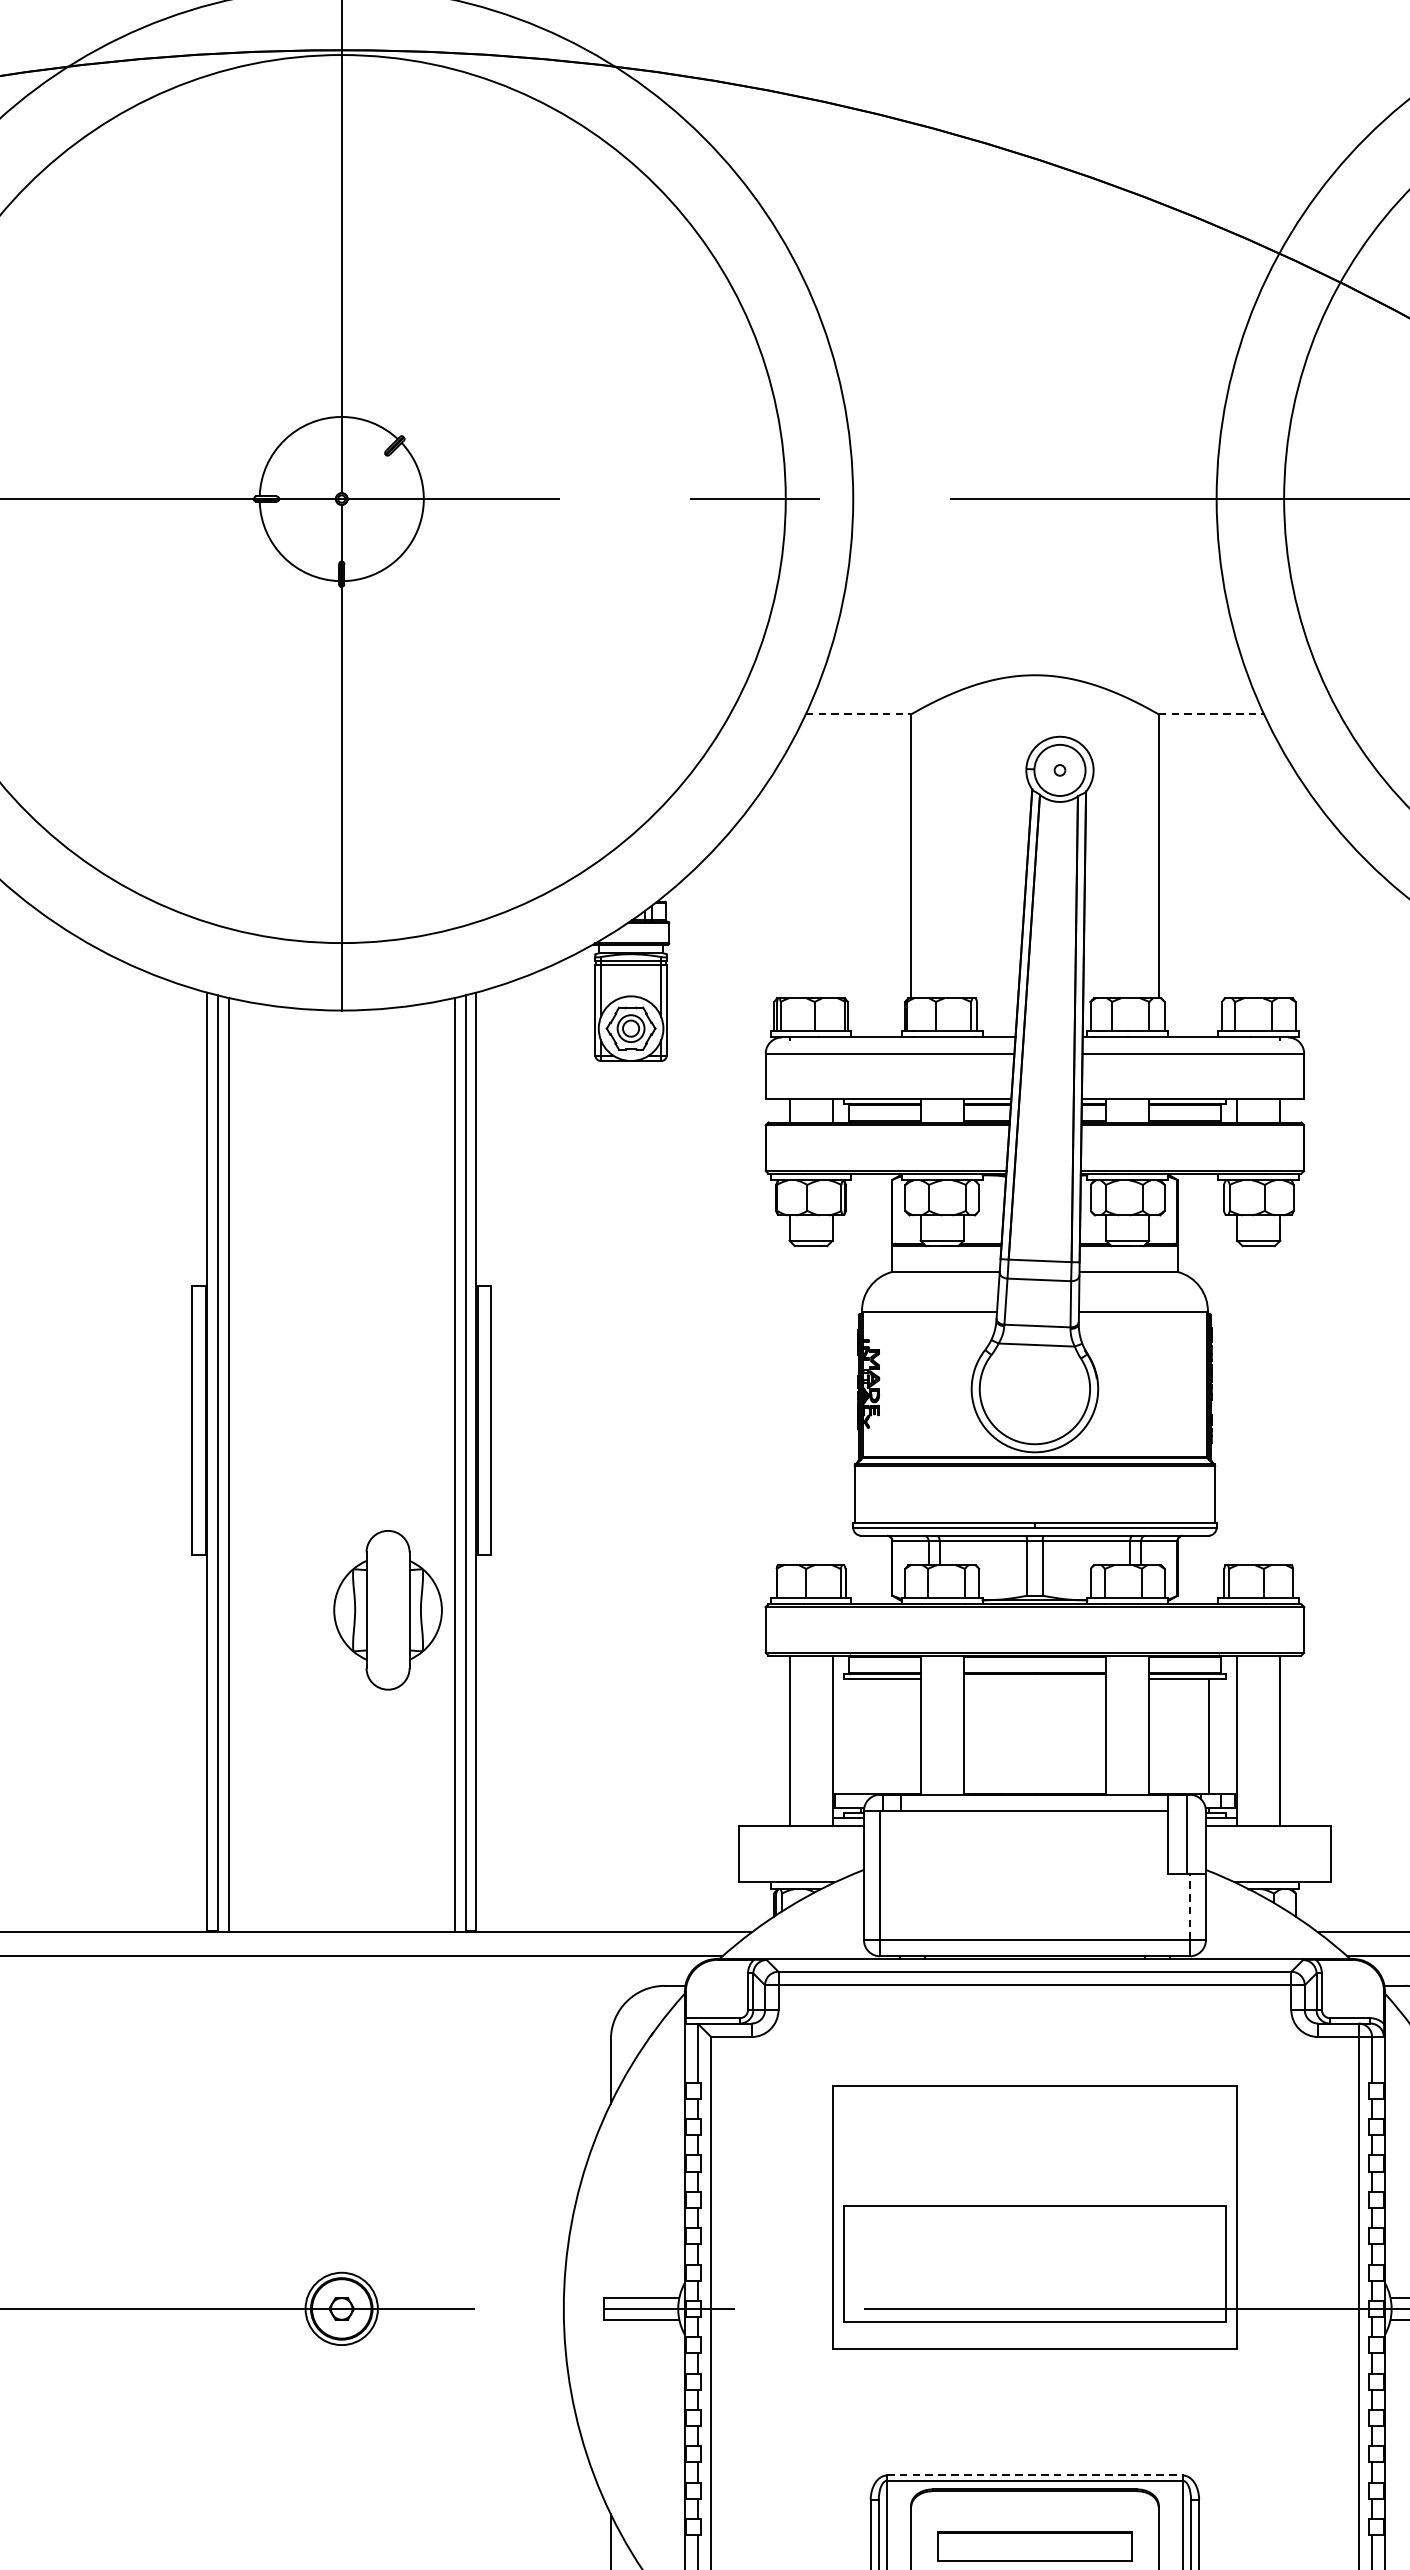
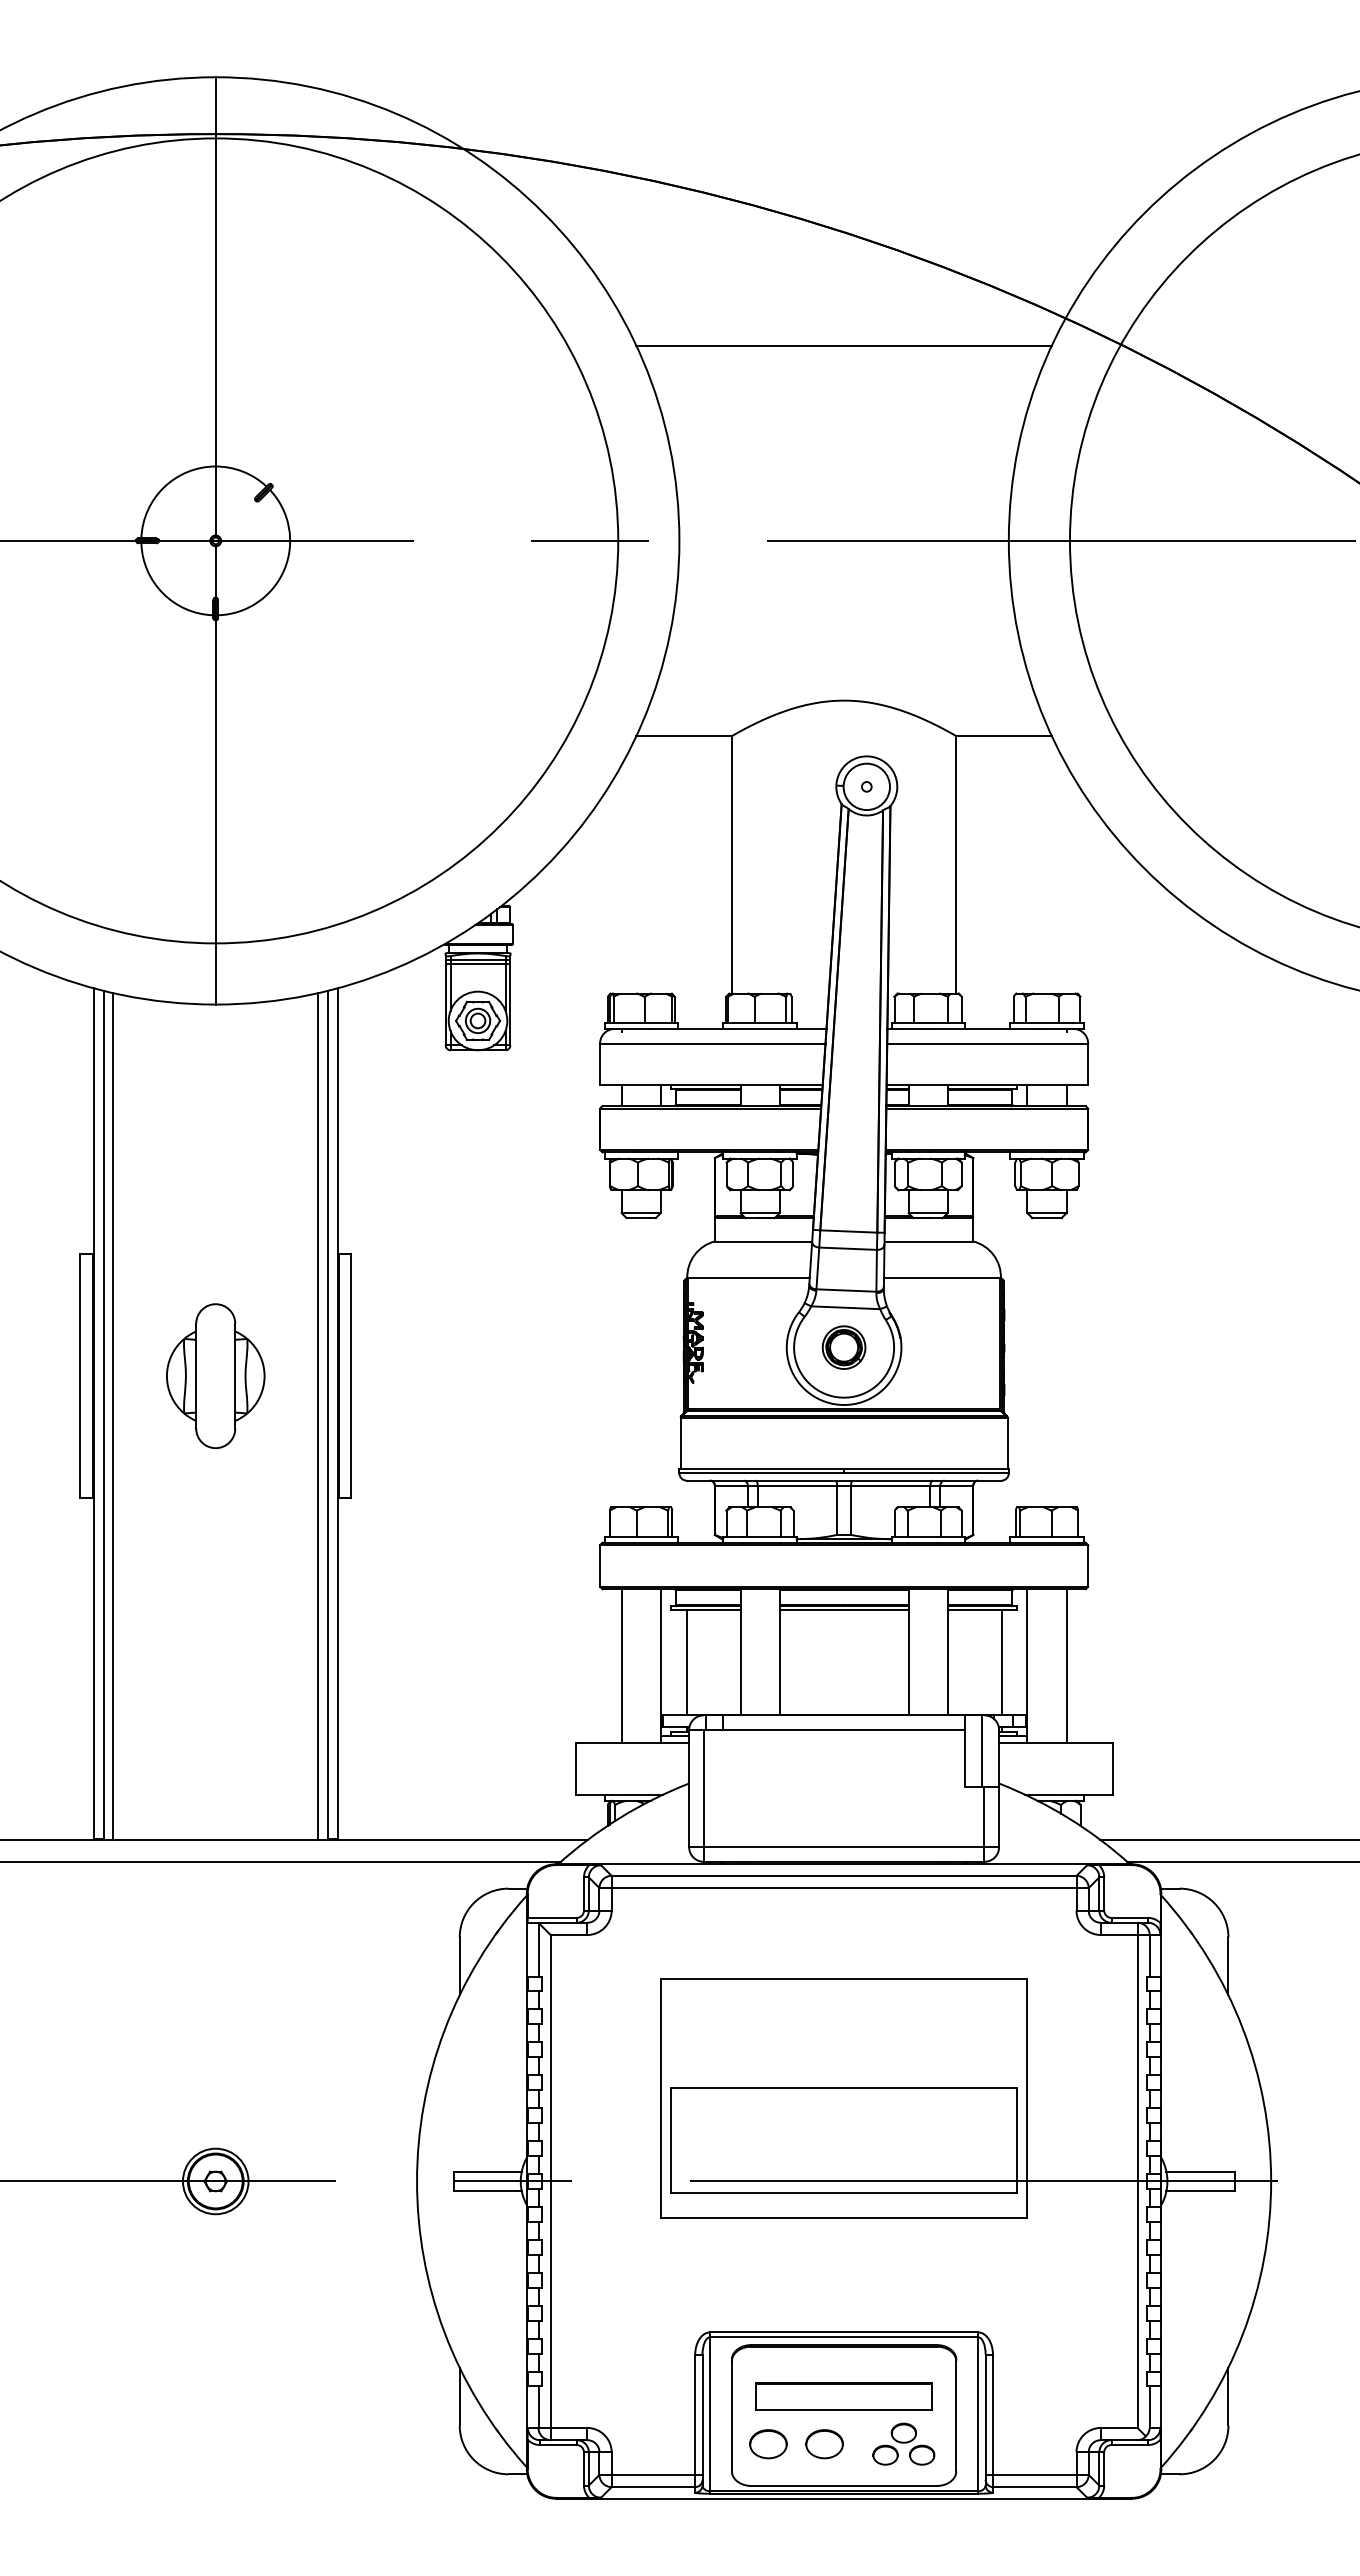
line: (1034, 283) -> (843, 345), added
line: (858, 714) -> (684, 736), dashed -> solid
line: (1211, 714) -> (1004, 736), dashed -> solid
part: (1034, 1388) -> (843, 1347), added
part: (387, 1610) -> (215, 1376), moved
line: (1034, 1679) -> (843, 1610), added
line: (861, 1736) -> (686, 1662), added
line: (1189, 1907) -> (984, 1817), dashed -> solid
line: (1035, 2475) -> (844, 2332), dashed -> solid

